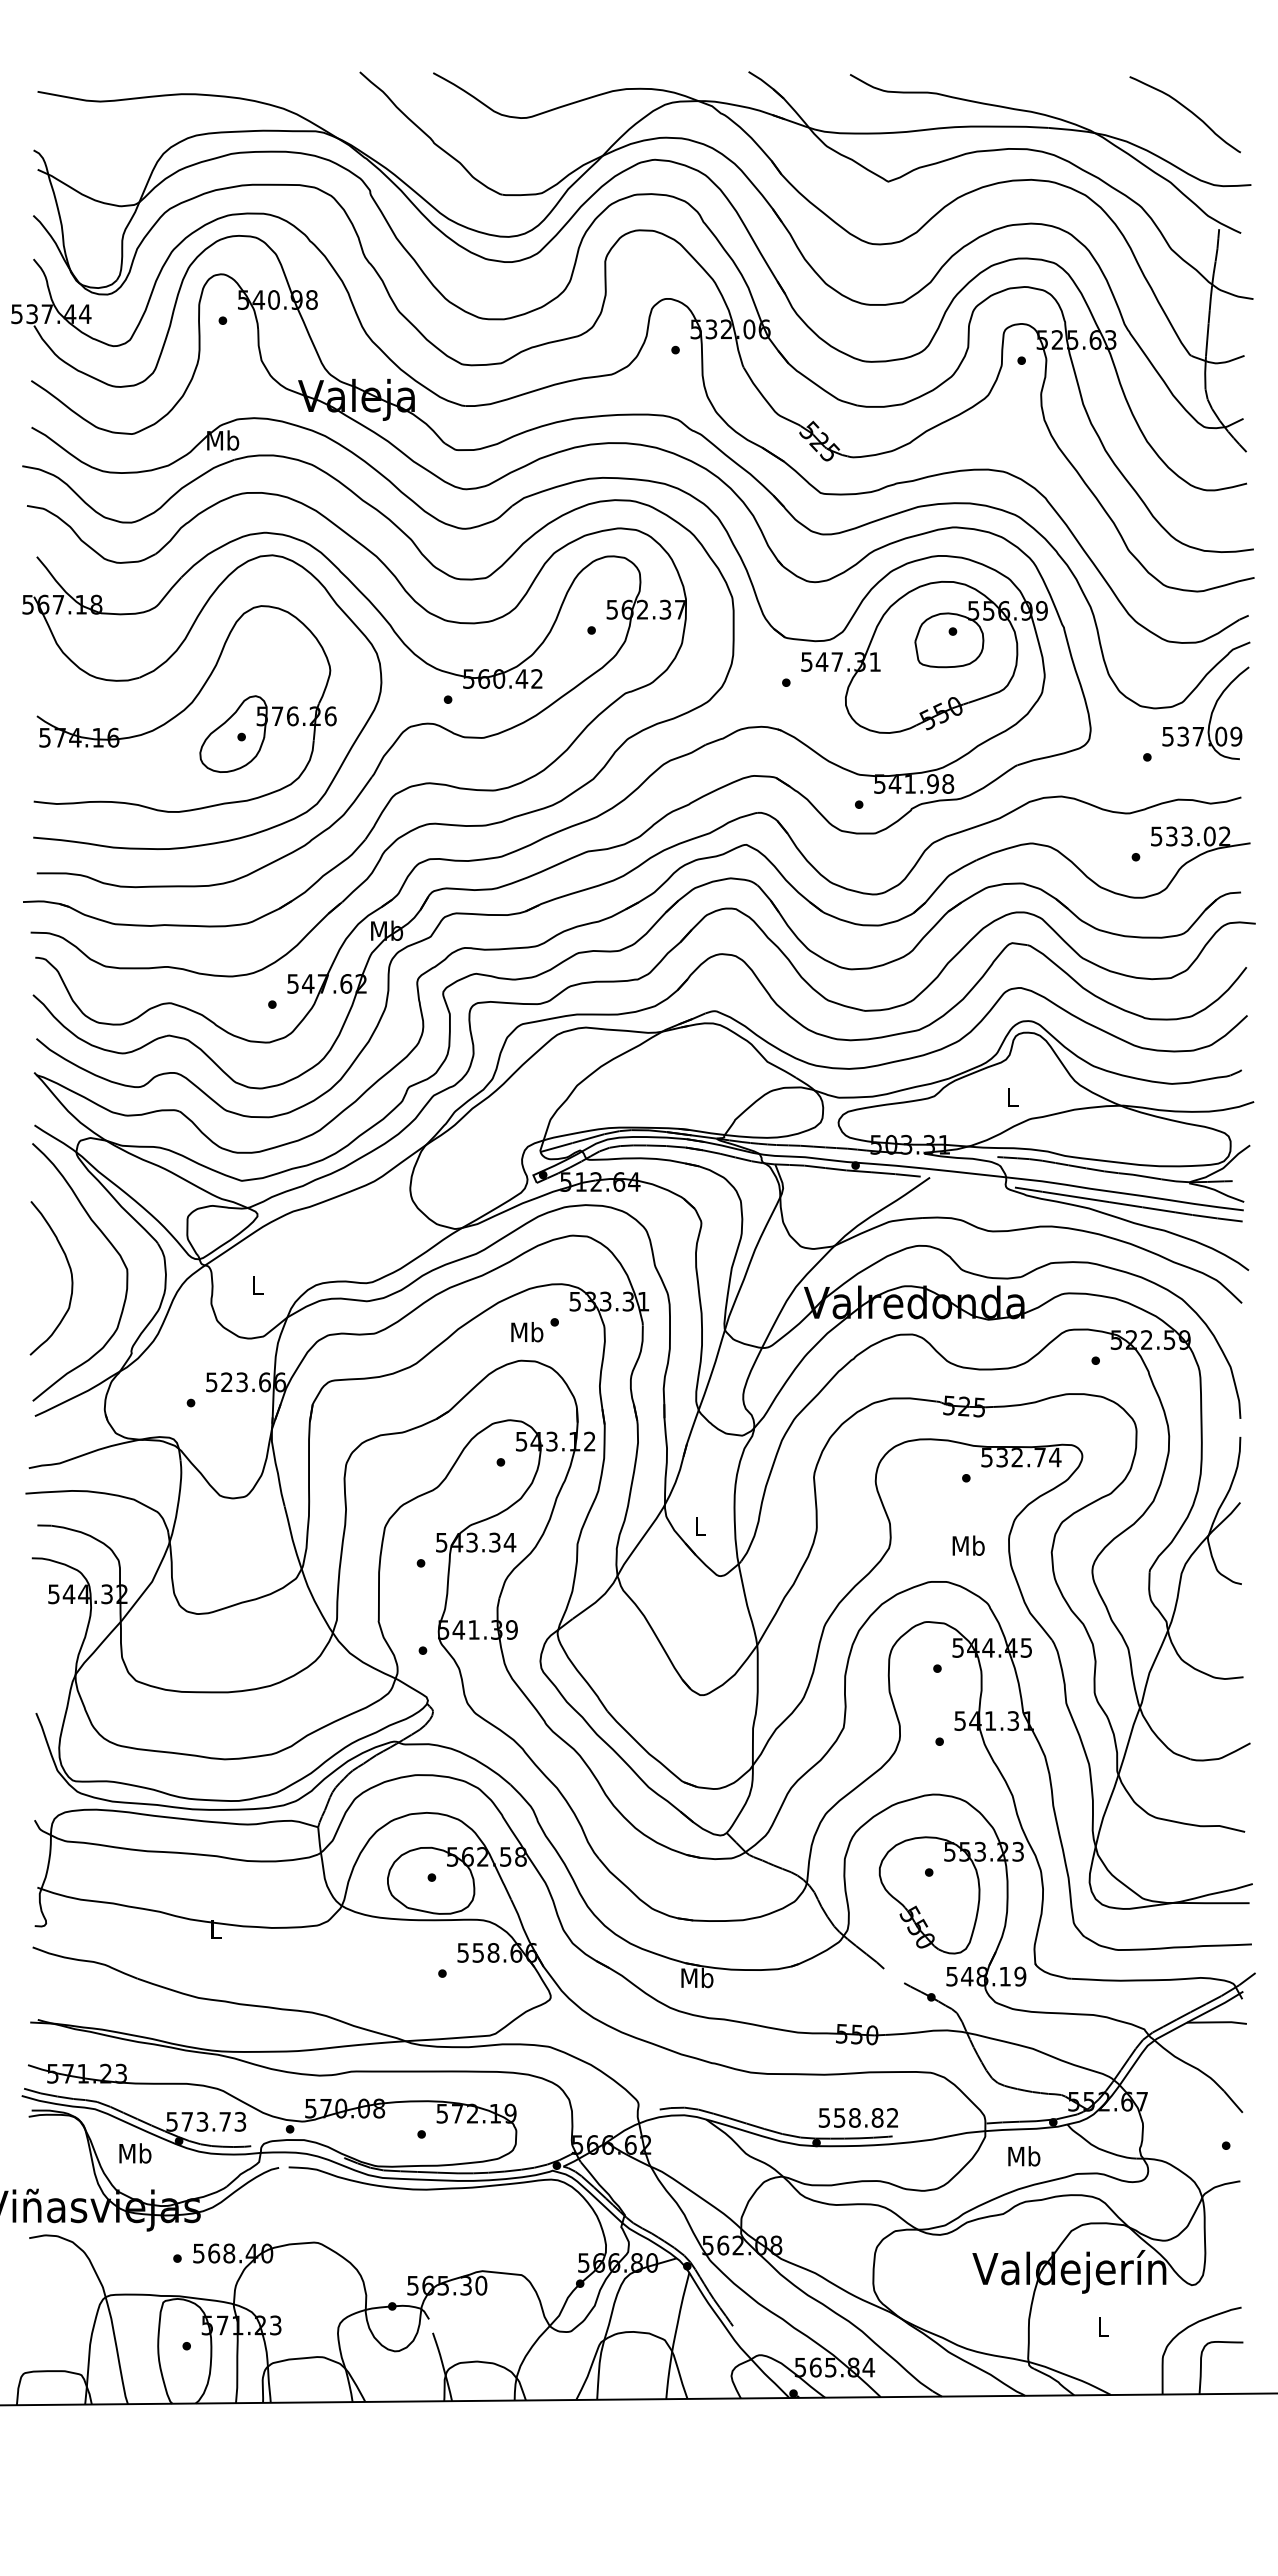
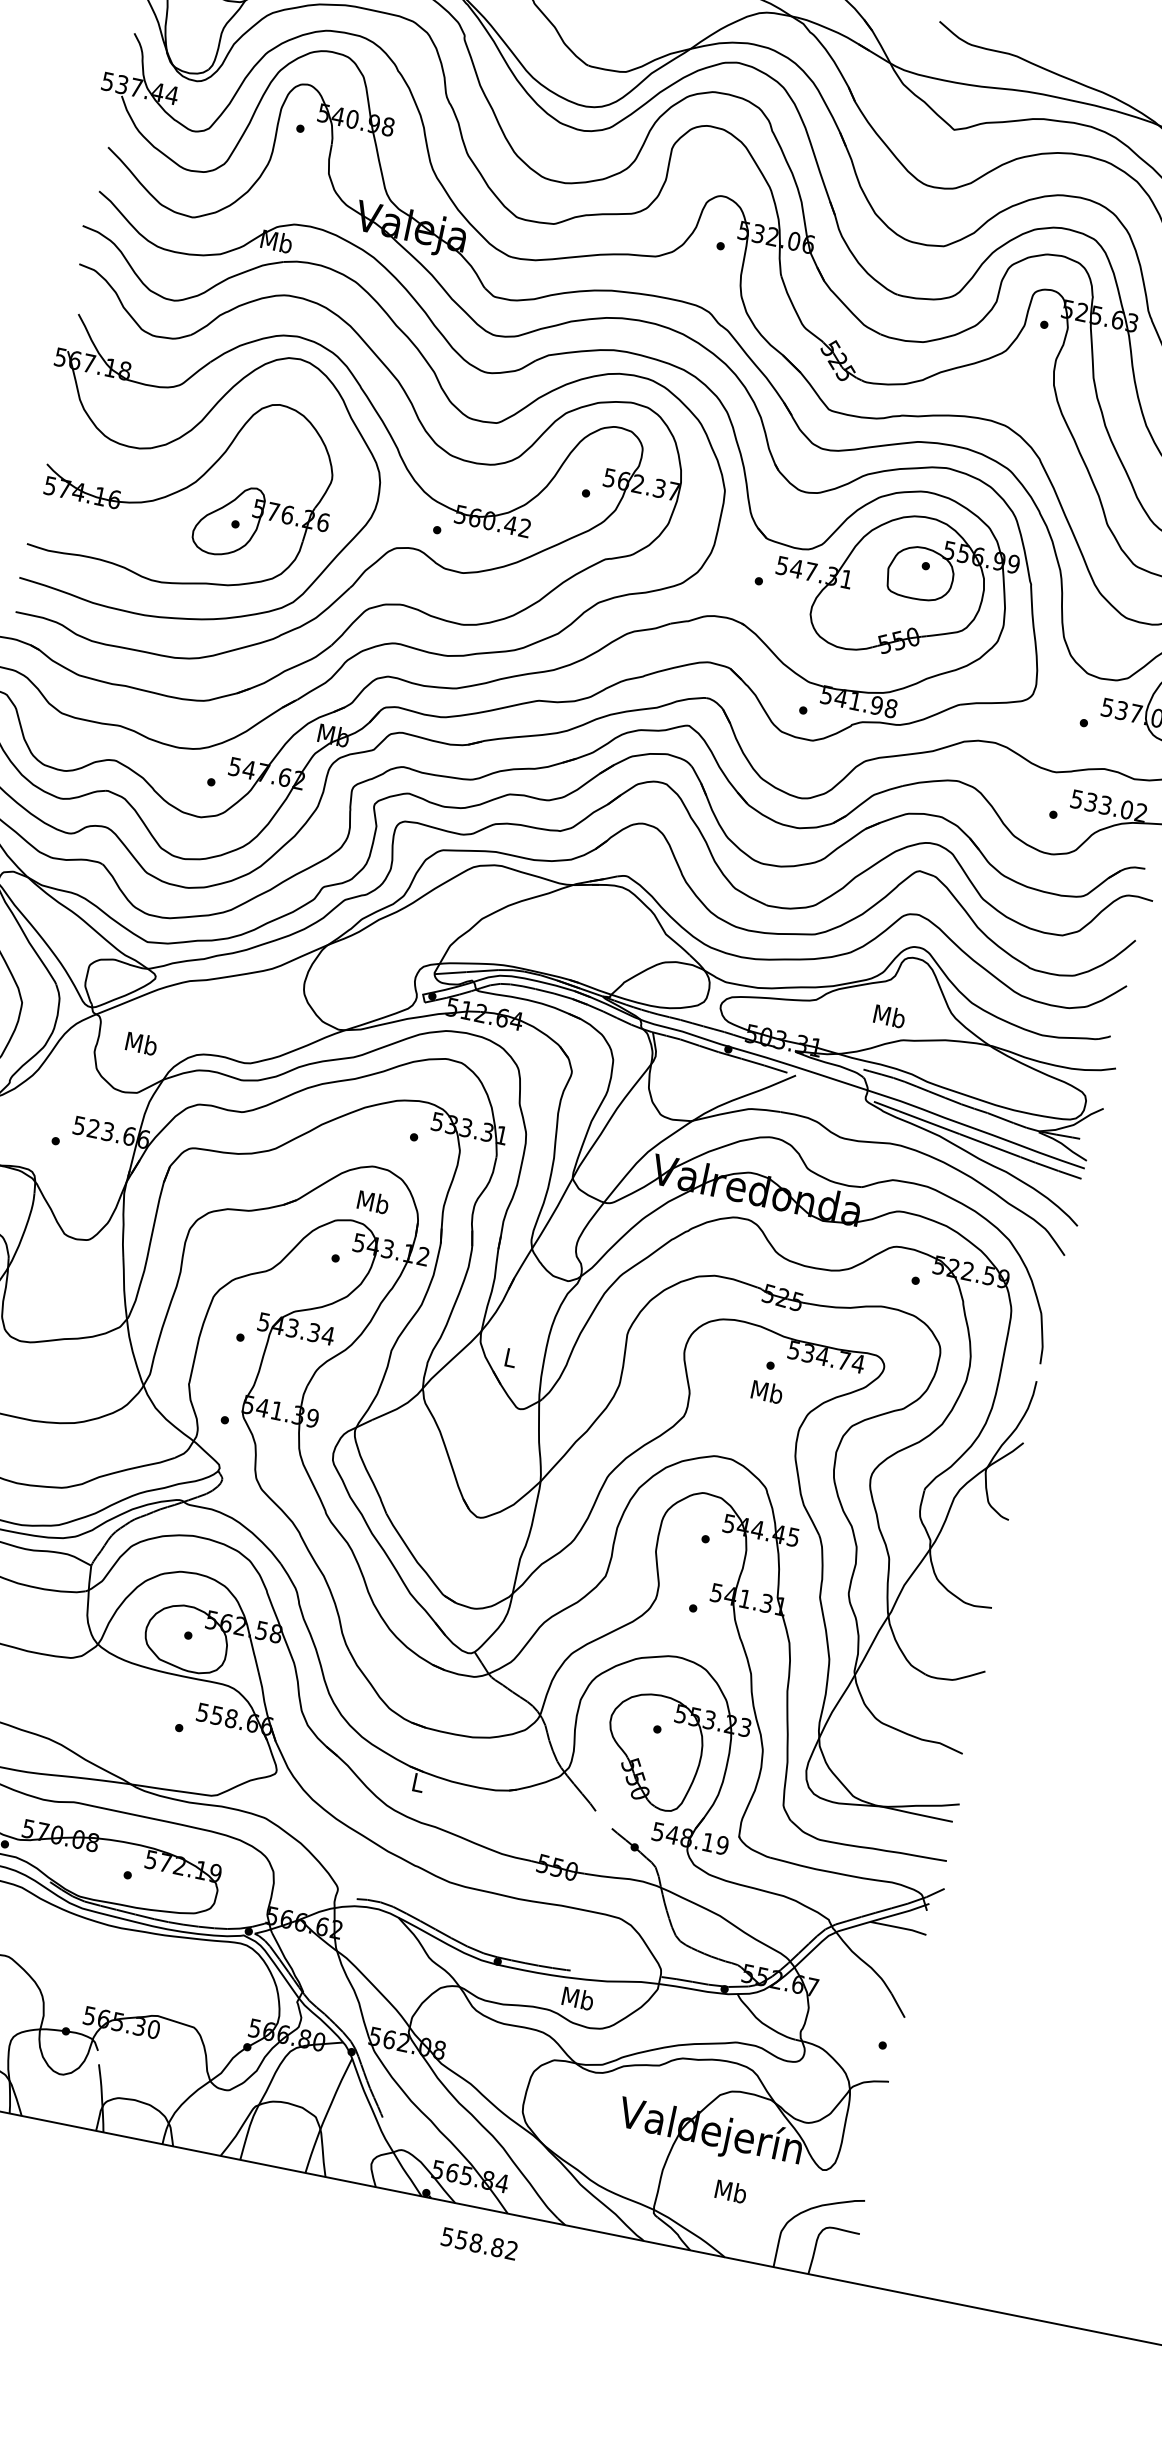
text: (1012, 1097) -> (889, 1016), L -> Mb
text: (257, 1285) -> (141, 1043), L -> Mb
text: (527, 1332) -> (373, 1202), moved
text: (1017, 1457) -> (822, 1356), 532.74 -> 534.74
text: (968, 1545) -> (767, 1391), moved
text: (697, 1977) -> (418, 1782), Mb -> L
text: (857, 2117) -> (478, 2243), moved
text: (1024, 2156) -> (578, 1998), moved
text: (1103, 2326) -> (731, 2191), L -> Mb

